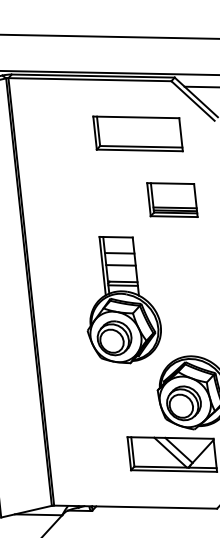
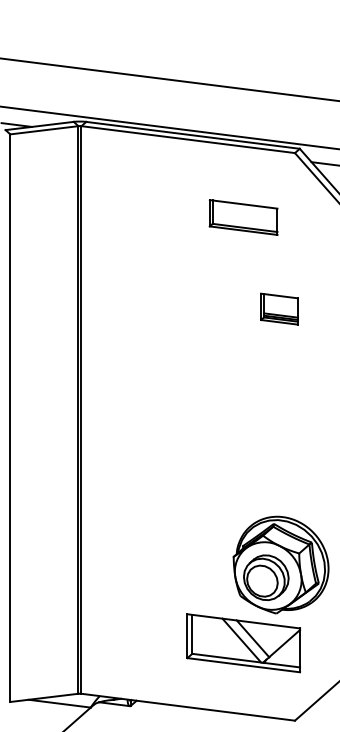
part: (137, 133) -> (243, 217), size x0.6
part: (172, 199) -> (279, 308), size x0.6
part: (121, 299) -> (198, 432), removed

